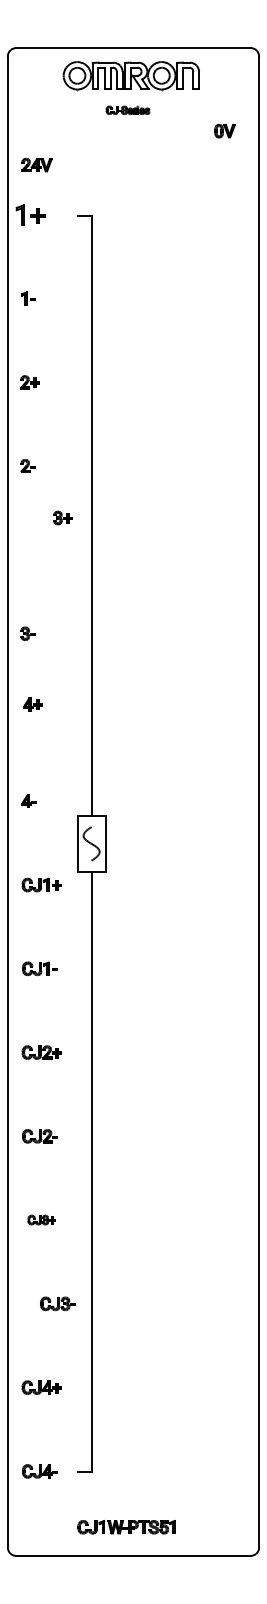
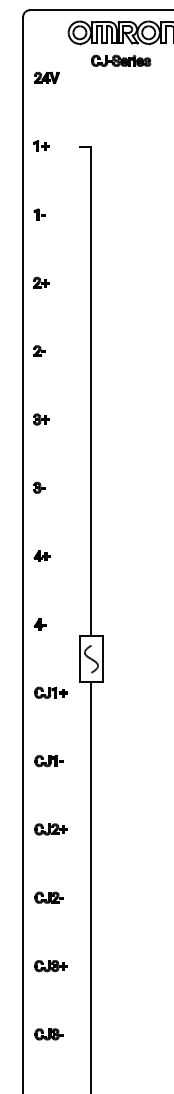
part: (127, 110) -> (120, 61), size x1.67
part: (36, 165) -> (46, 78), moved
part: (29, 214) -> (40, 145), size x0.62
part: (62, 517) -> (40, 419), moved
part: (32, 704) -> (41, 556), moved
part: (41, 1219) -> (50, 965), size x1.43
part: (57, 1303) -> (48, 1034), moved

